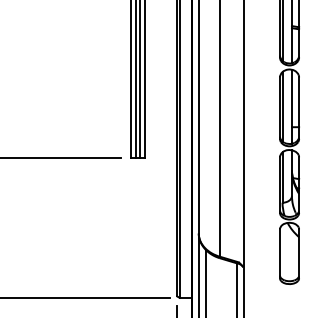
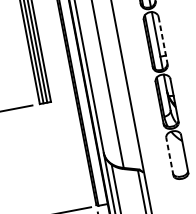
line: (299, 108) -> (163, 41), solid -> dashed
line: (280, 253) -> (170, 156), solid -> dashed

